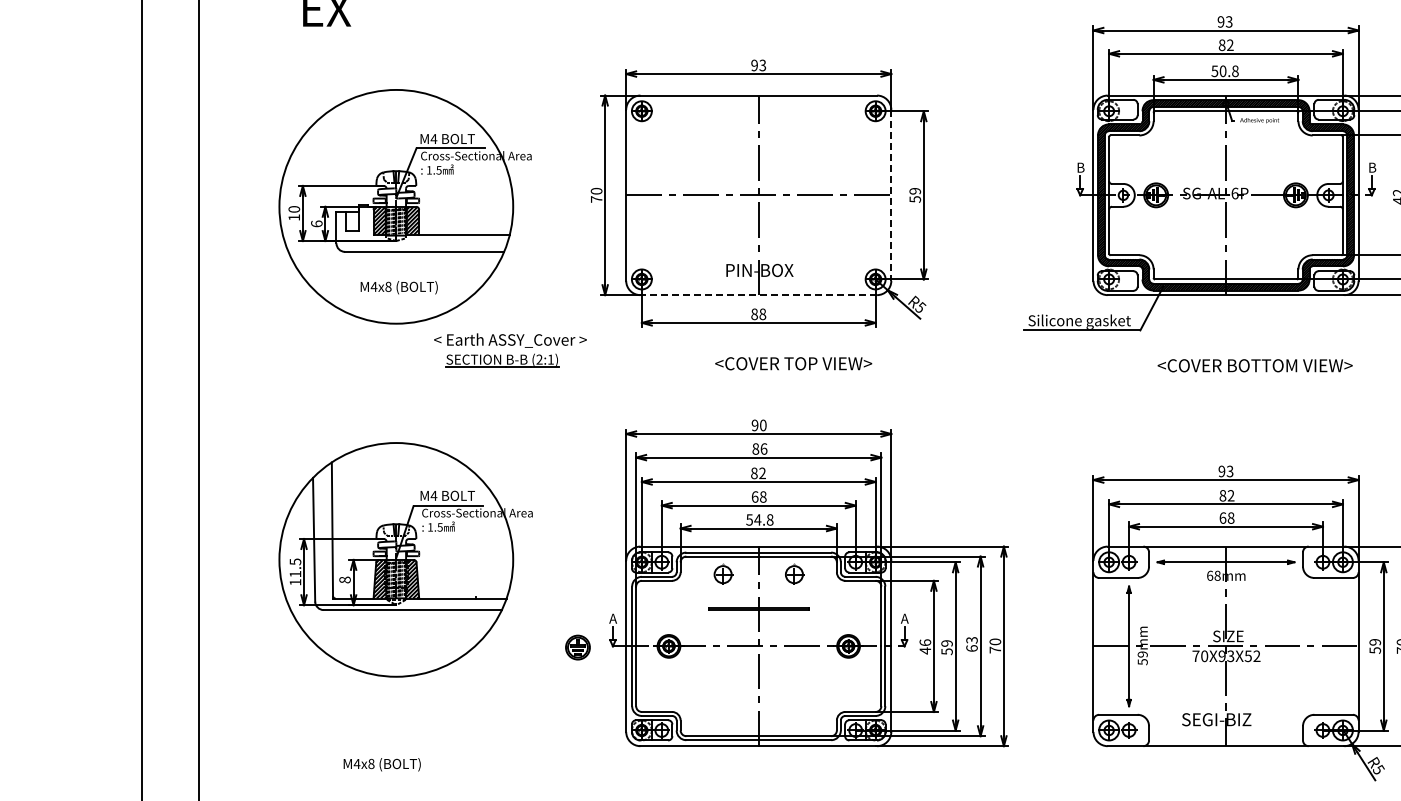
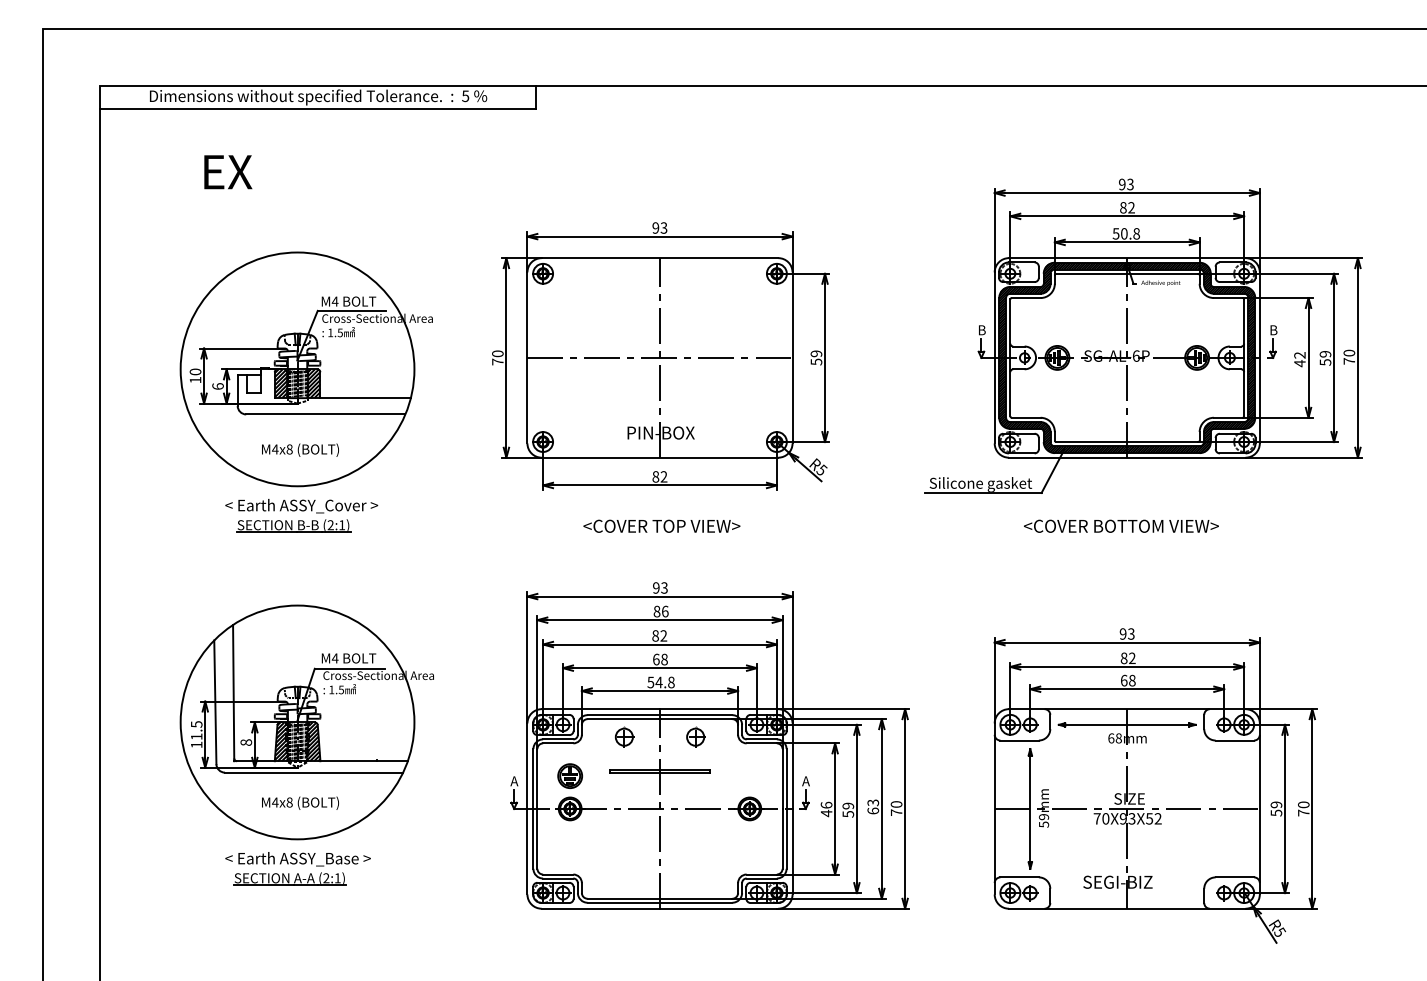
line: (891, 194) -> (792, 357), dashed -> solid
line: (758, 294) -> (659, 457), dashed -> solid
text: (762, 313) -> (663, 476), 88 -> 82
part: (510, 349) -> (301, 515), moved
text: (793, 362) -> (661, 525), moved
text: (1255, 364) -> (1121, 525), moved
text: (763, 424) -> (664, 587), 90 -> 93
part: (578, 646) -> (570, 775), moved
part: (396, 705) -> (297, 868), added
text: (382, 763) -> (300, 802), moved

